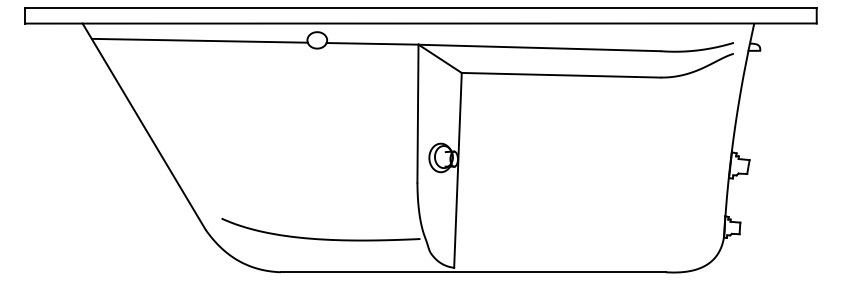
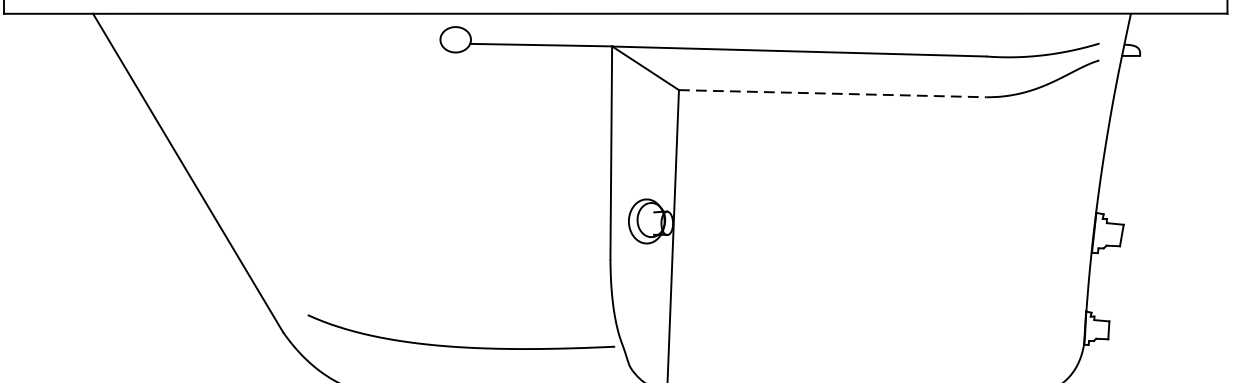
line: (199, 40) -> (273, 39), removed
line: (561, 75) -> (833, 94), solid -> dashed

